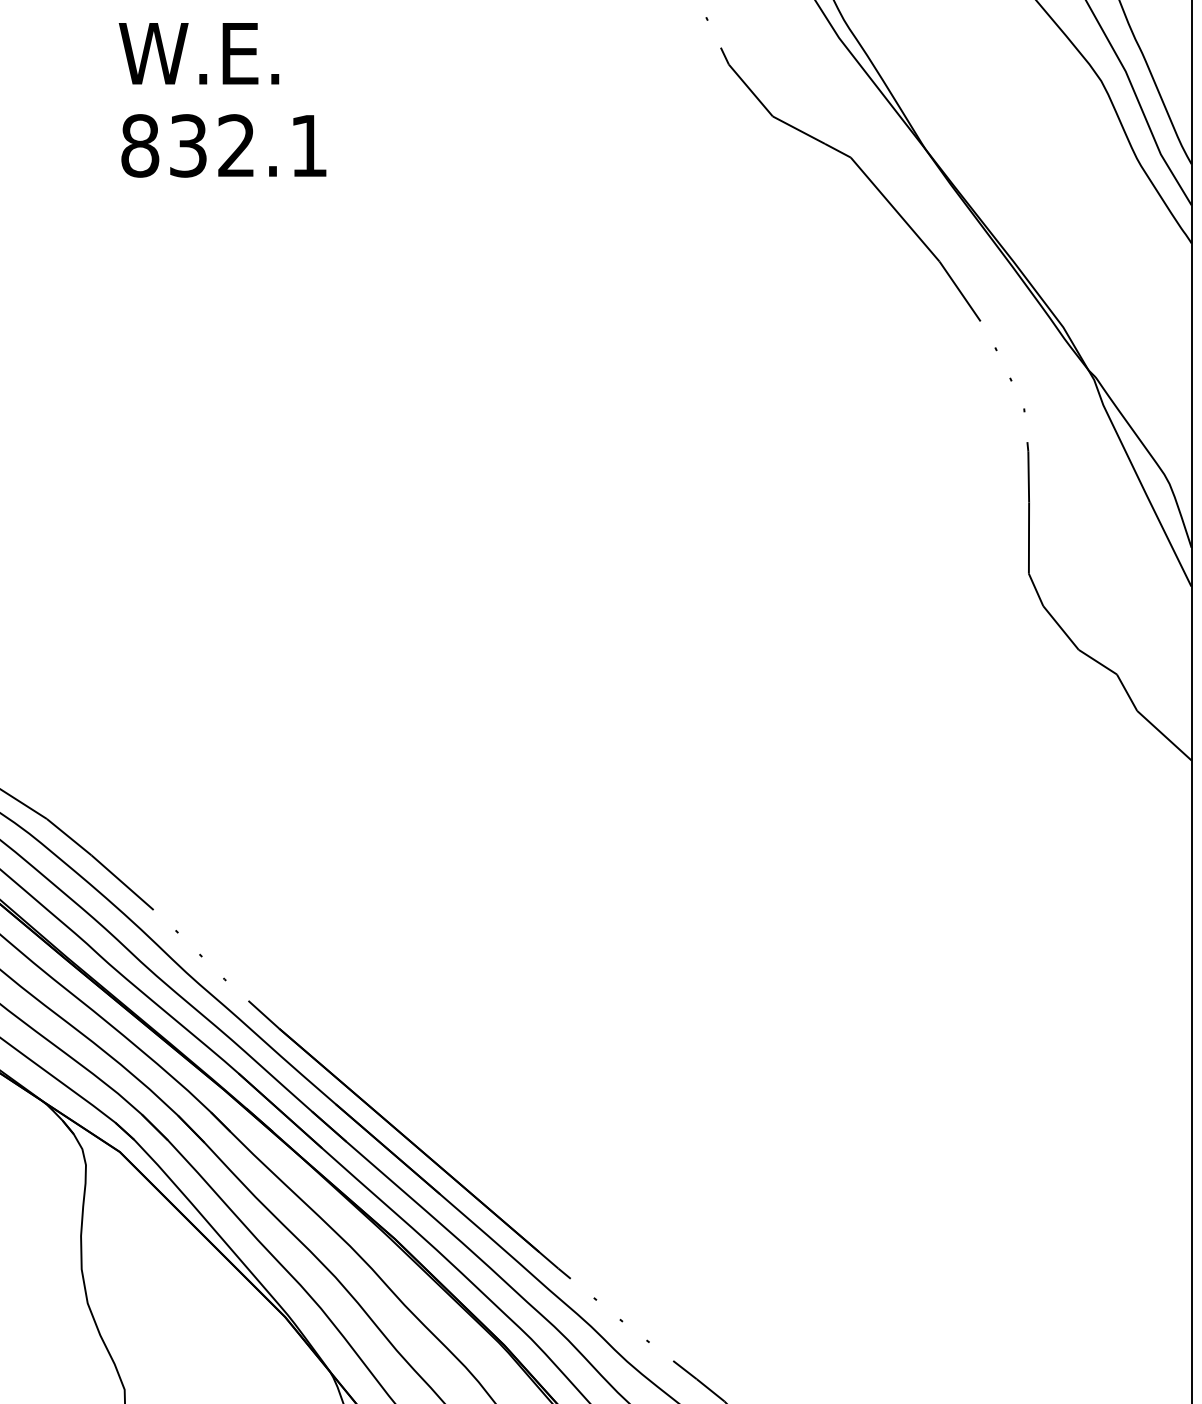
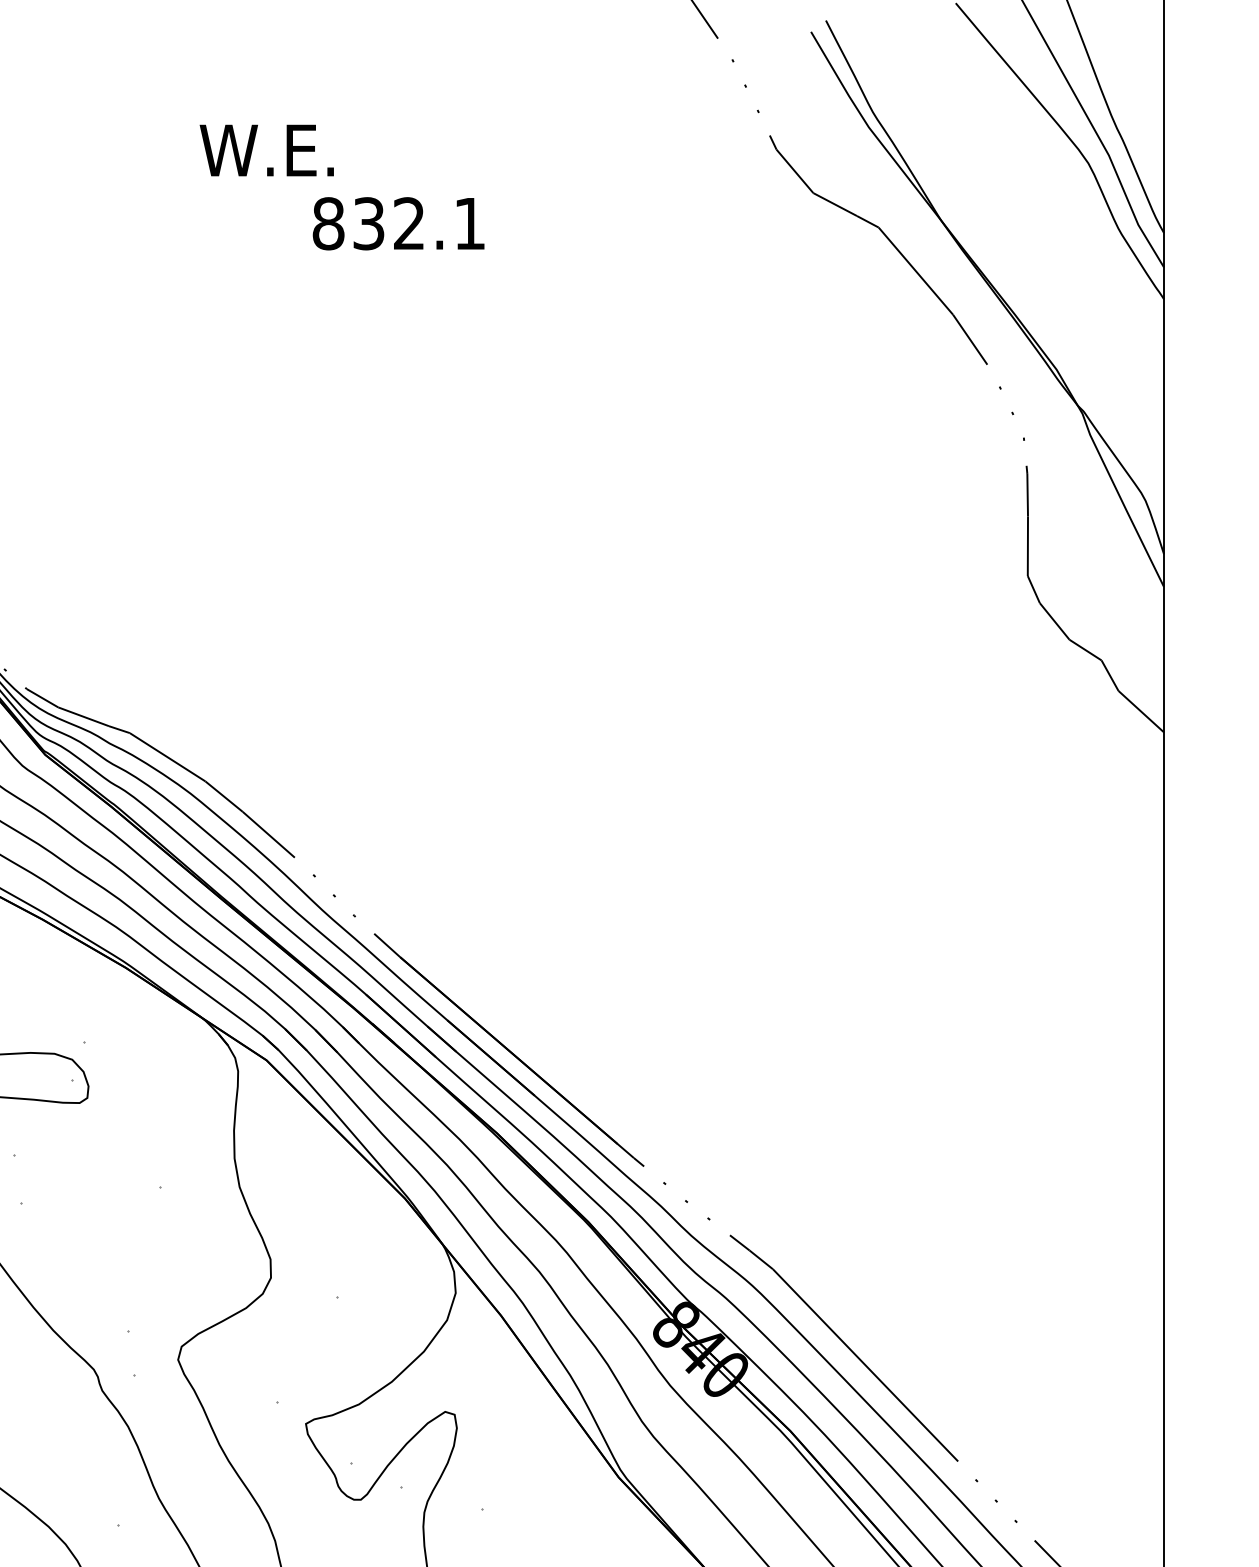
text: (198, 53) -> (266, 150), moved
text: (223, 145) -> (398, 223), moved

